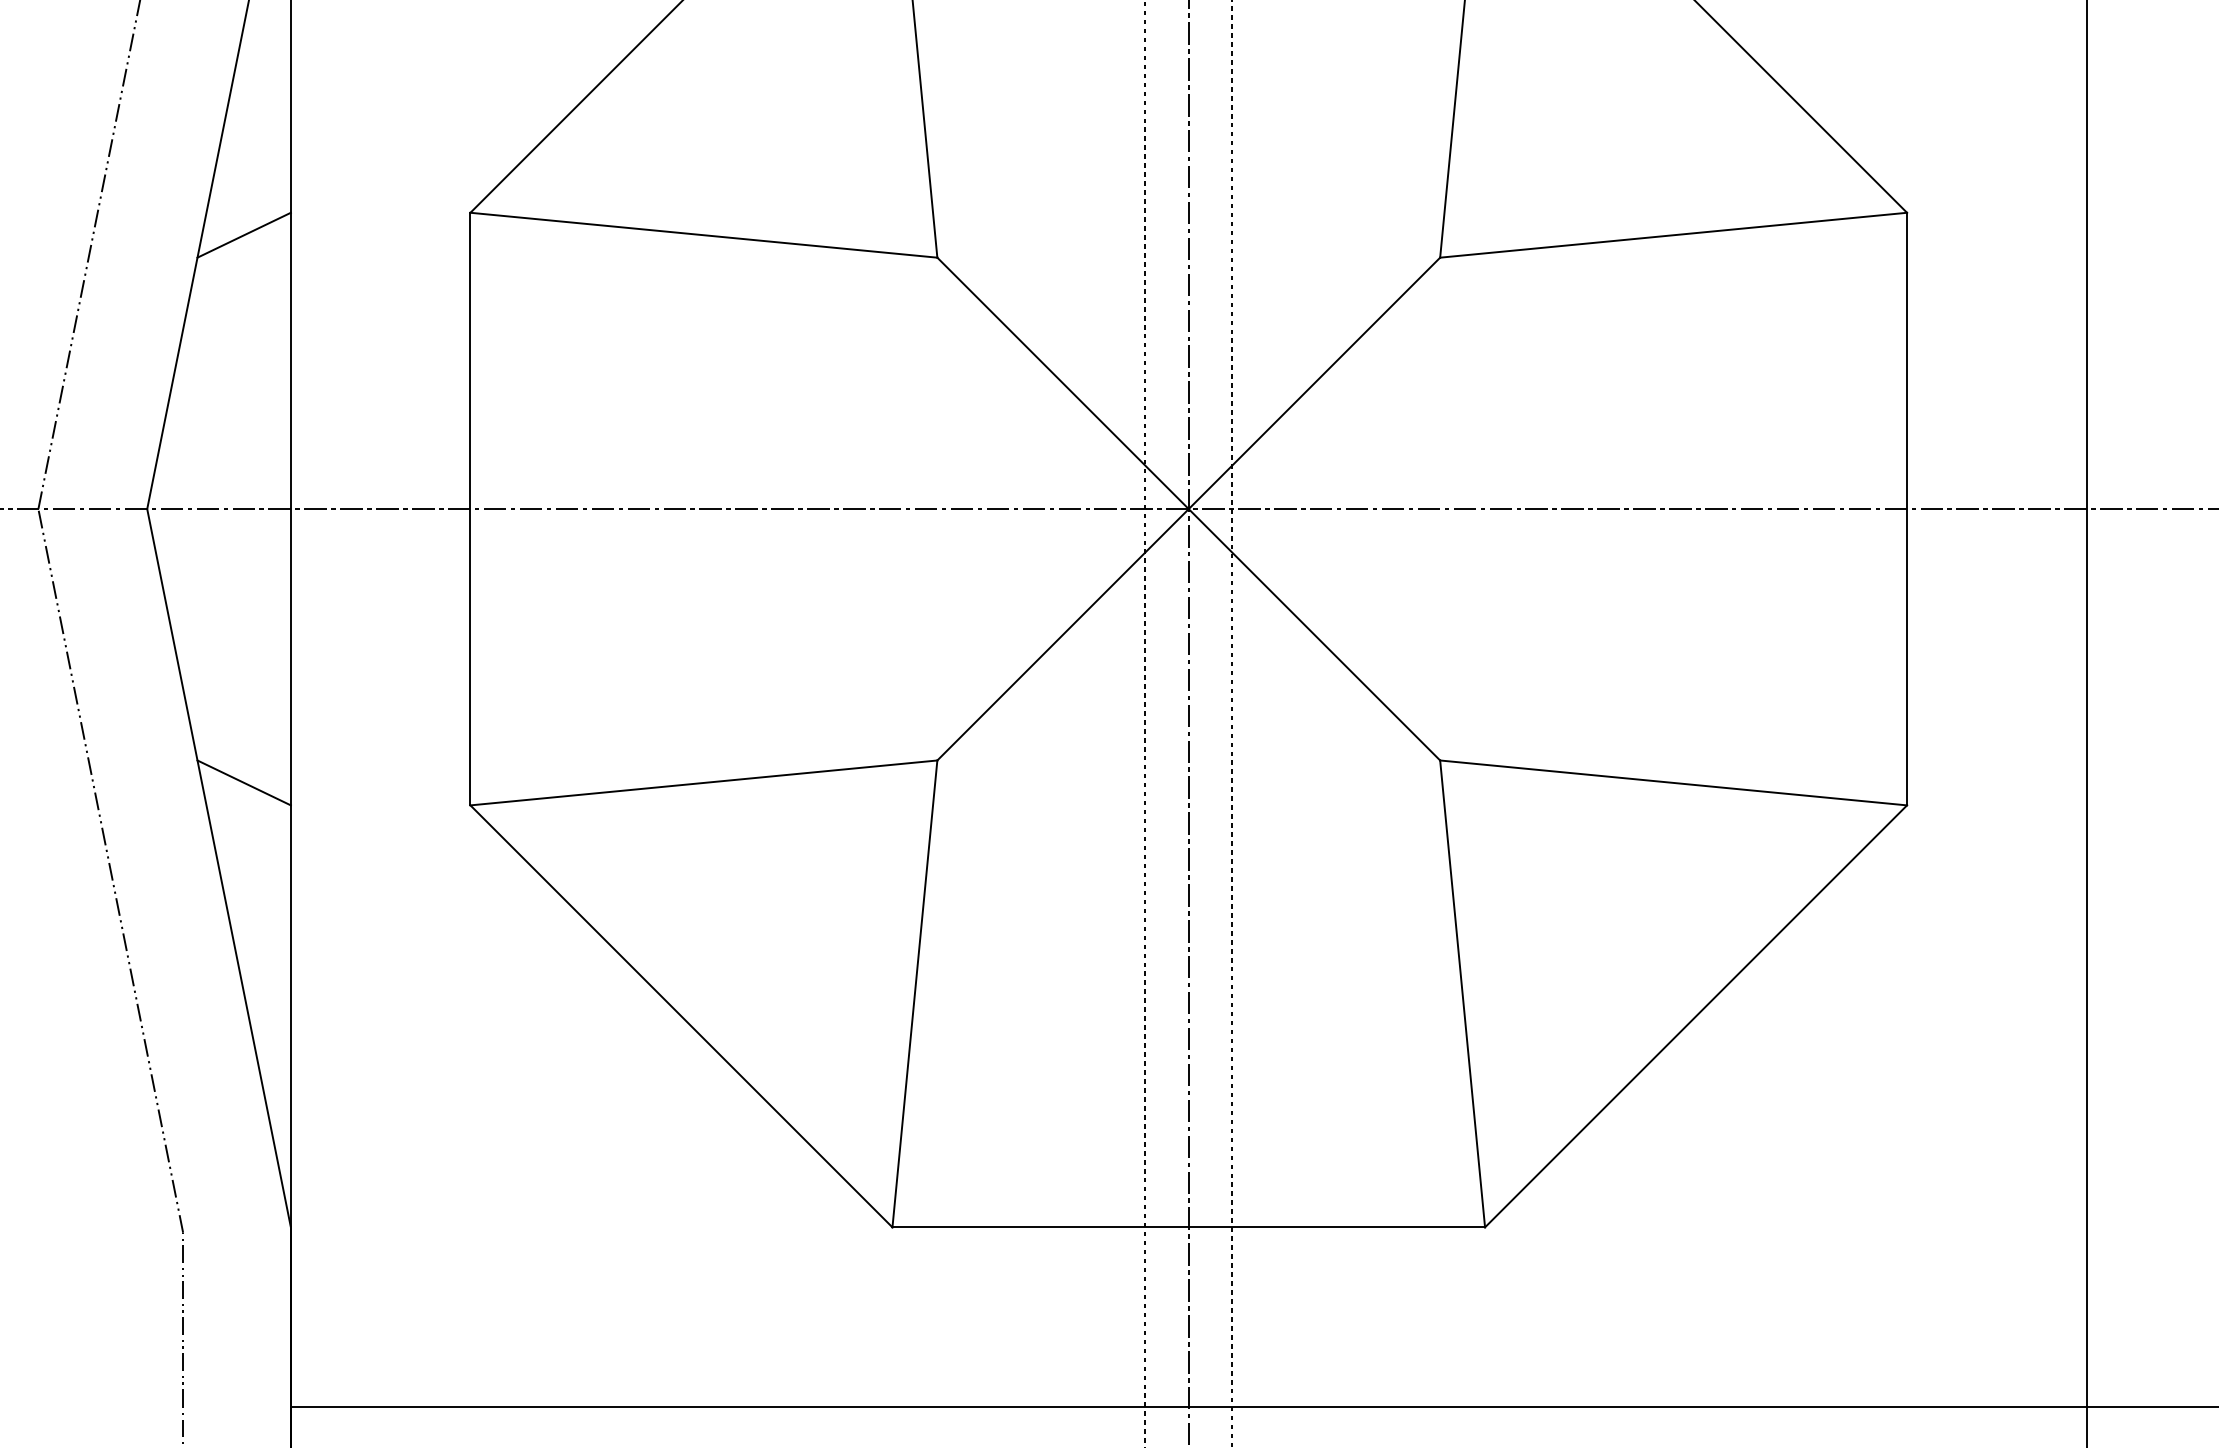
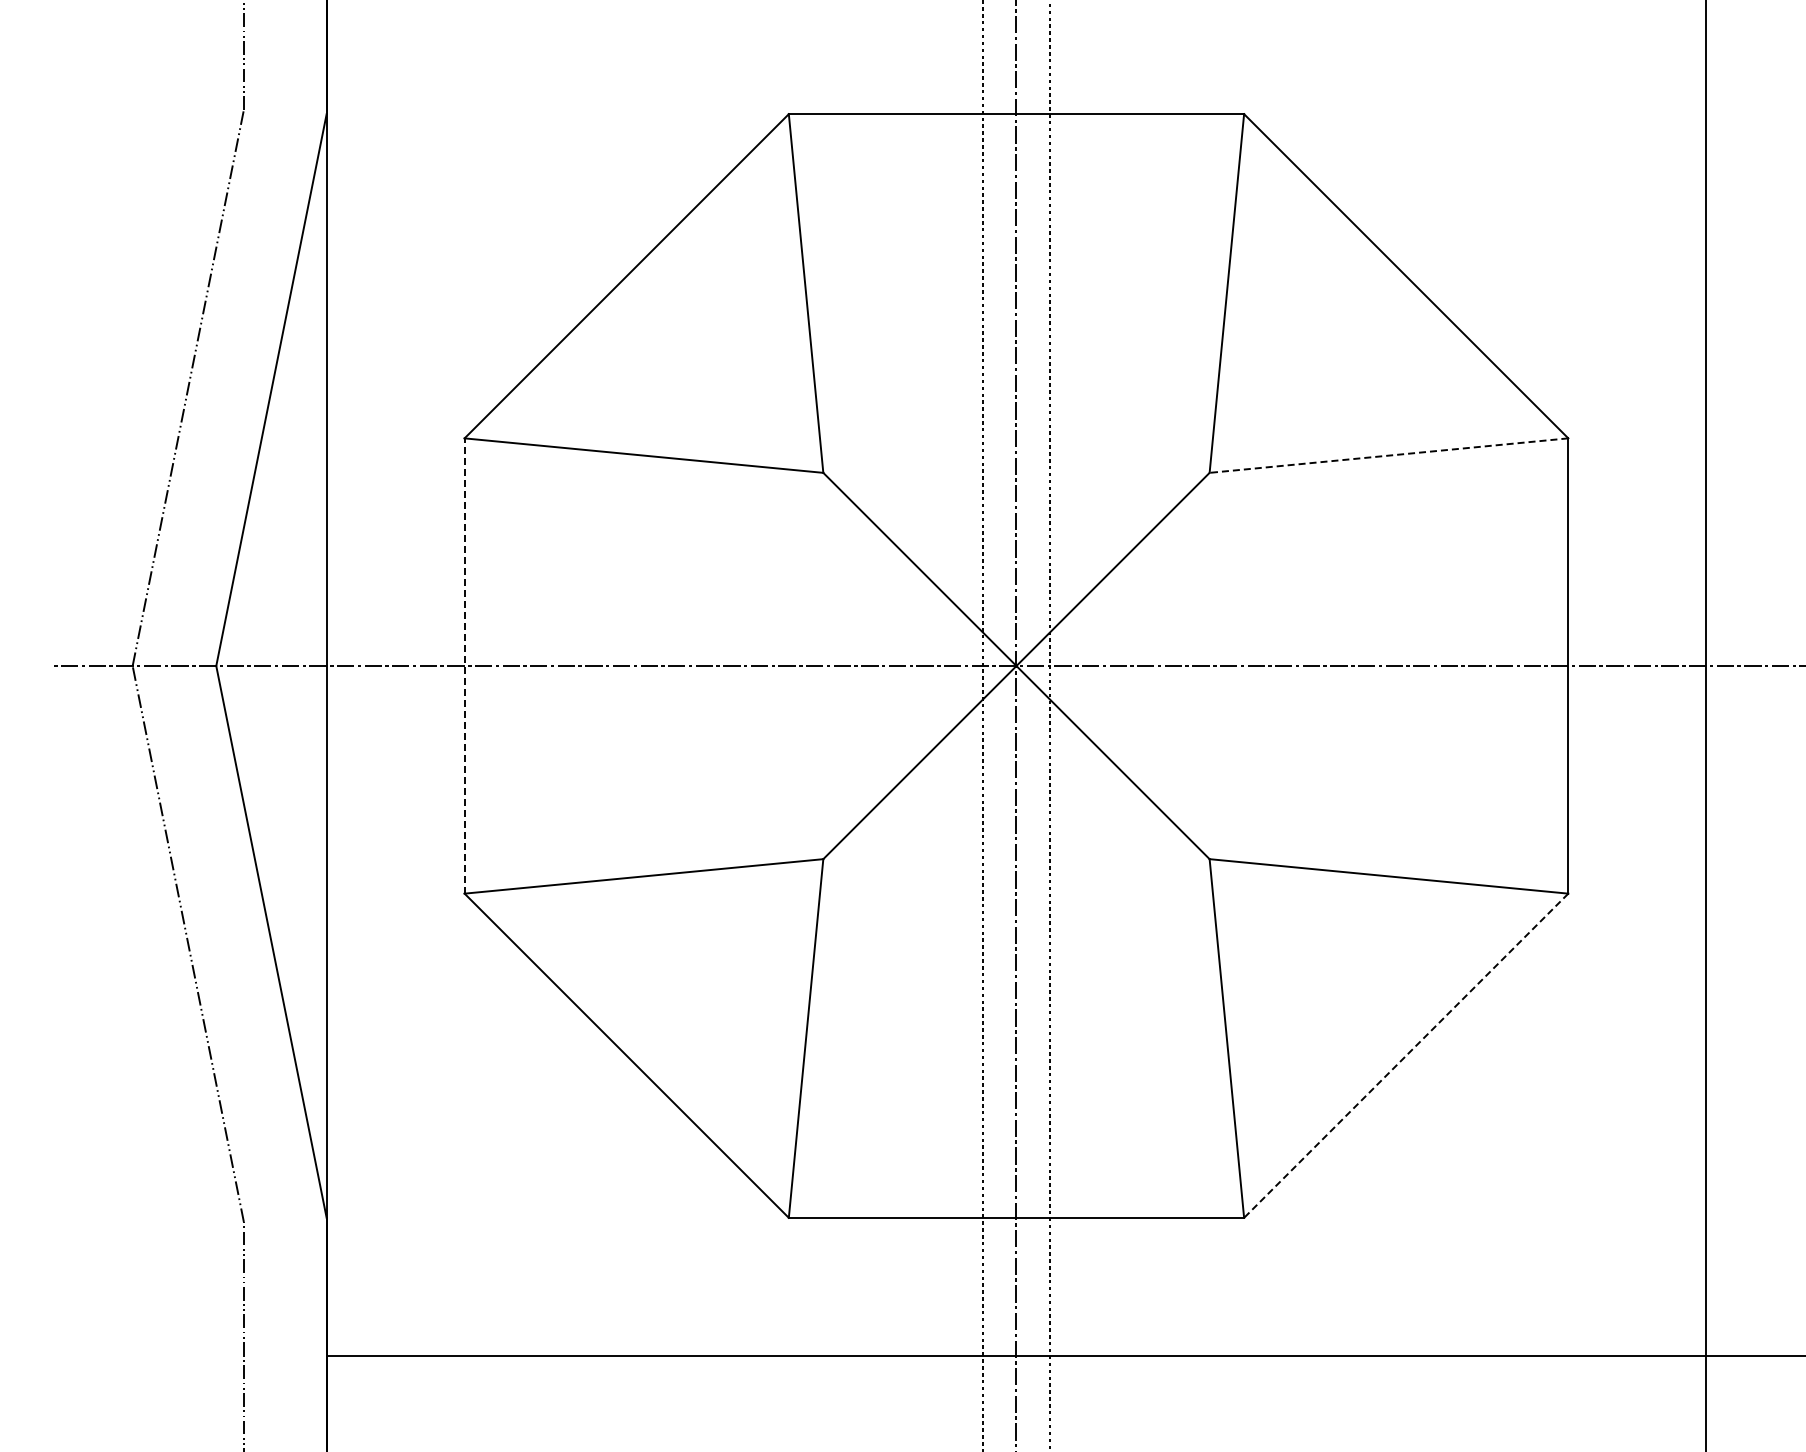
line: (243, 235) -> (290, 455), removed
line: (1672, 235) -> (1388, 455), solid -> dashed
line: (470, 509) -> (464, 666), solid -> dashed
line: (243, 783) -> (290, 876), removed
line: (1695, 1017) -> (1405, 1056), solid -> dashed

